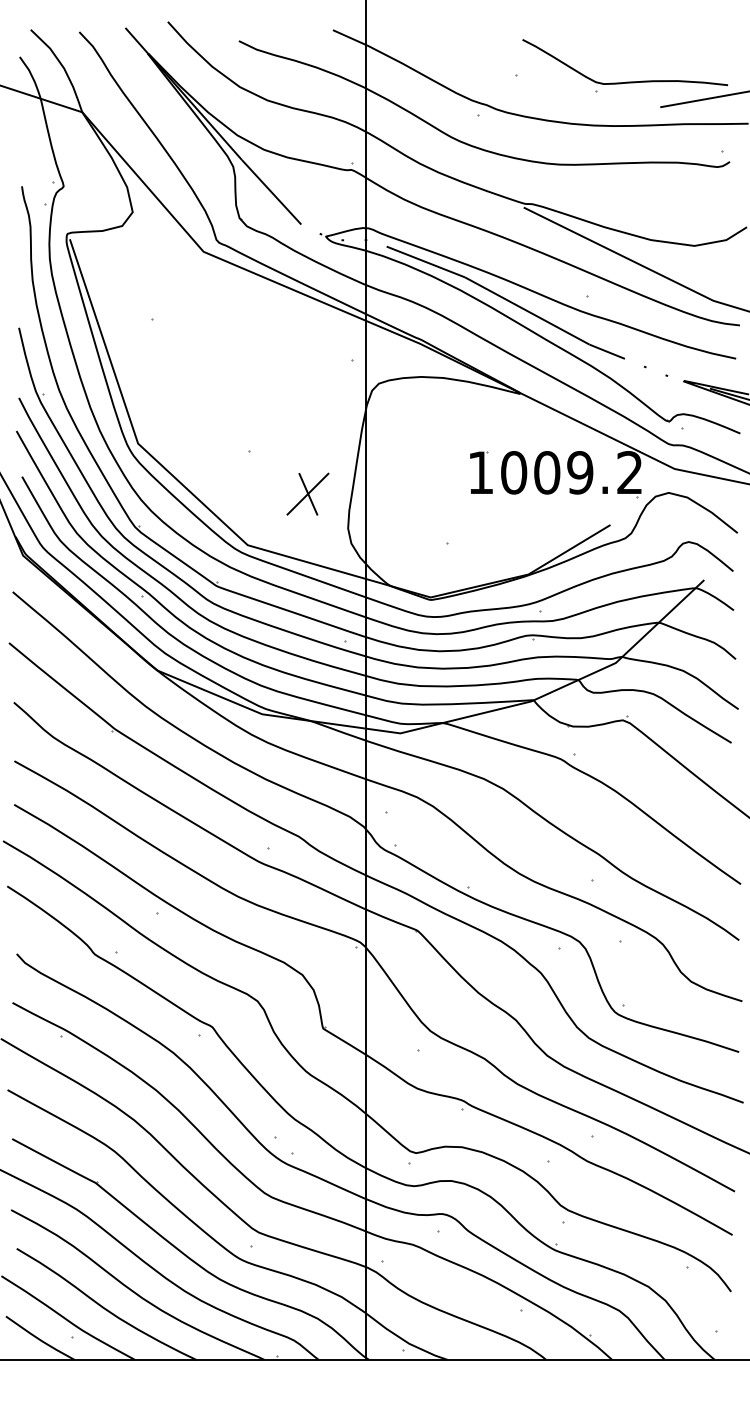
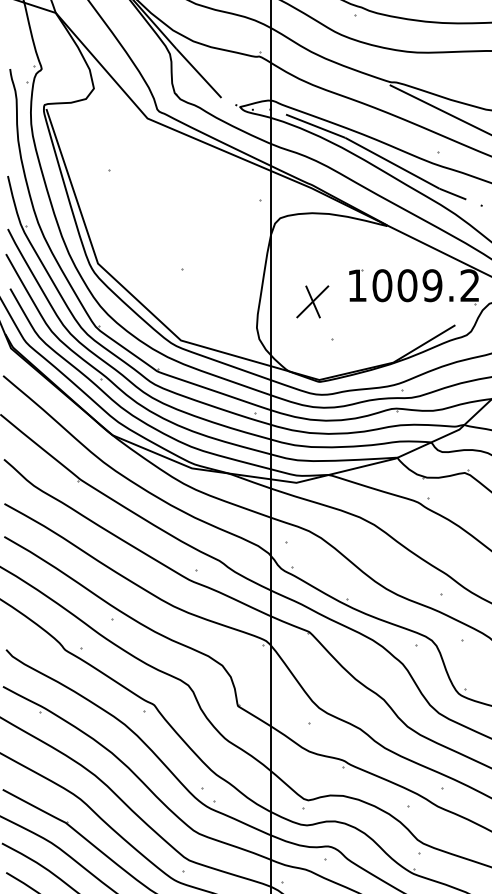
part: (307, 493) -> (312, 301), moved

